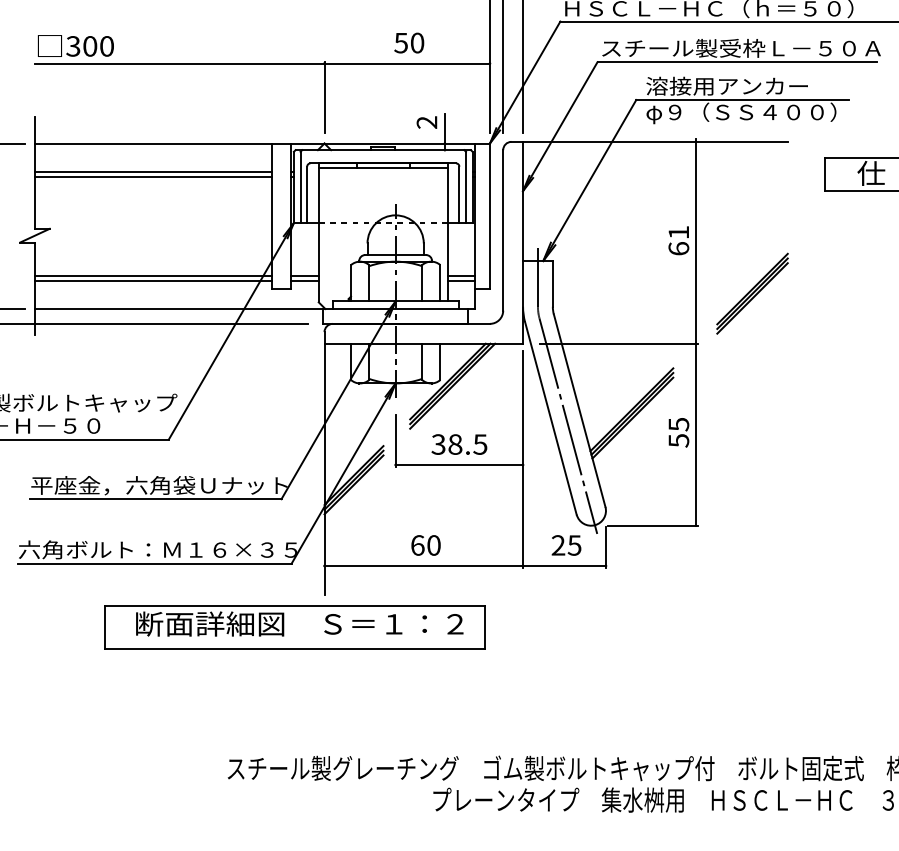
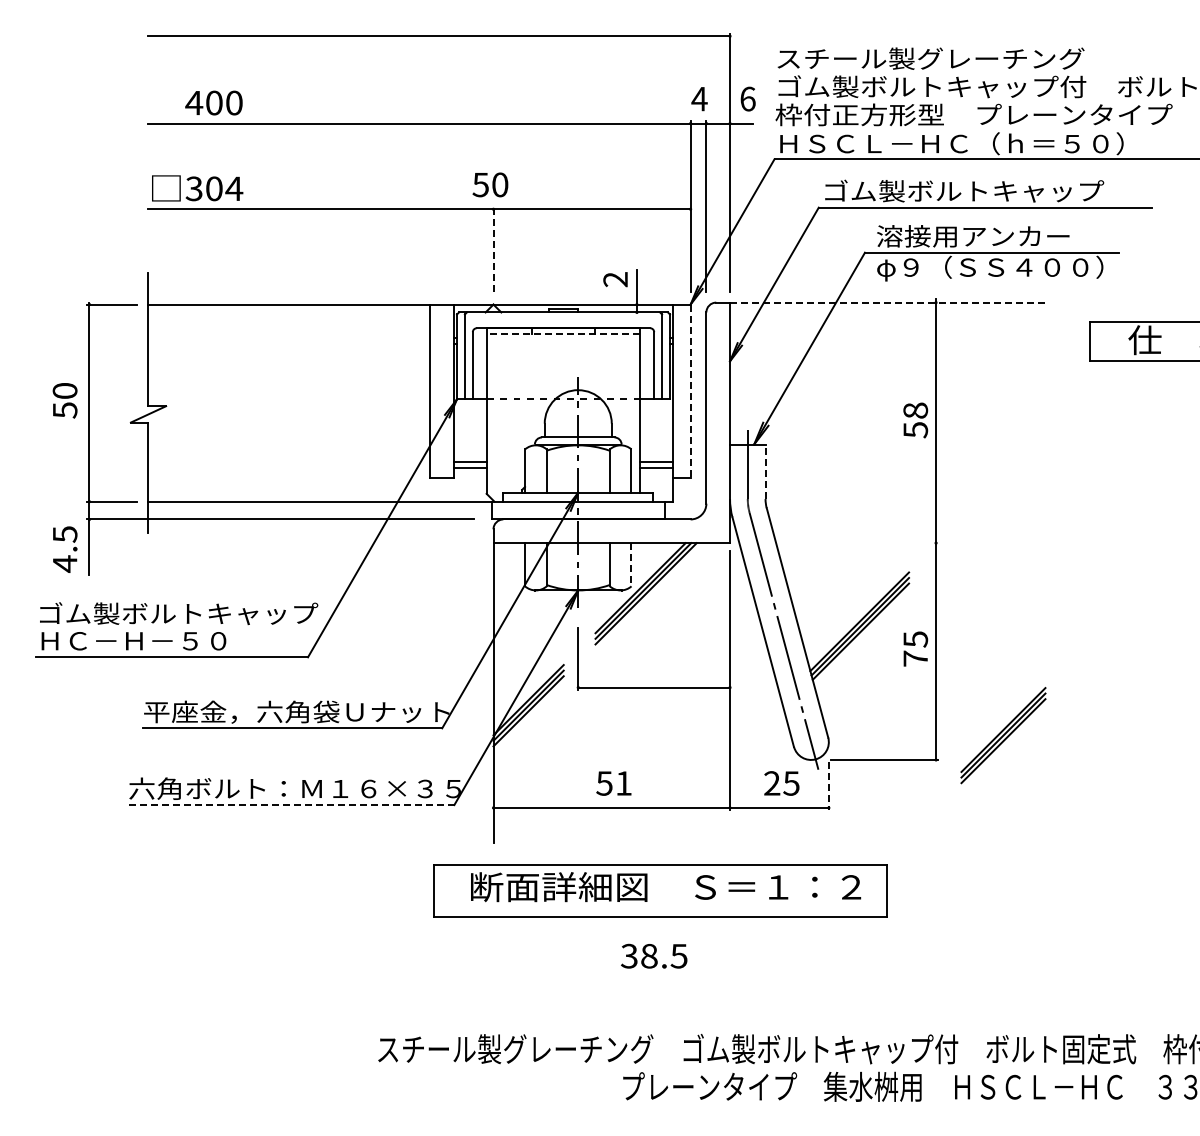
text: (409, 42) -> (490, 184), moved
text: (107, 46) -> (234, 188), 300 -> 304
text: (741, 47) -> (990, 190), スチール製受枠Ｌ－５０Ａ -> ゴム製ボルトキャップ
line: (324, 97) -> (493, 249), solid -> dashed
line: (655, 141) -> (887, 302), solid -> dashed
line: (383, 168) -> (563, 334), solid -> dashed
line: (153, 171) -> (289, 338), removed
line: (153, 177) -> (289, 344), removed
line: (489, 216) -> (690, 391), solid -> dashed
text: (678, 240) -> (915, 420), 61 -> 58
line: (153, 276) -> (289, 462), removed
line: (153, 281) -> (289, 468), removed
line: (552, 283) -> (765, 471), solid -> dashed
part: (752, 293) -> (1003, 735), moved
line: (618, 344) -> (843, 543), removed
line: (440, 361) -> (631, 564), solid -> dashed
text: (678, 440) -> (915, 658), 55 -> 75
text: (459, 443) -> (654, 955), moved
text: (425, 545) -> (613, 783), 60 -> 51
line: (605, 548) -> (828, 786), solid -> dashed
line: (154, 563) -> (291, 805), solid -> dashed
part: (295, 626) -> (660, 890), moved

